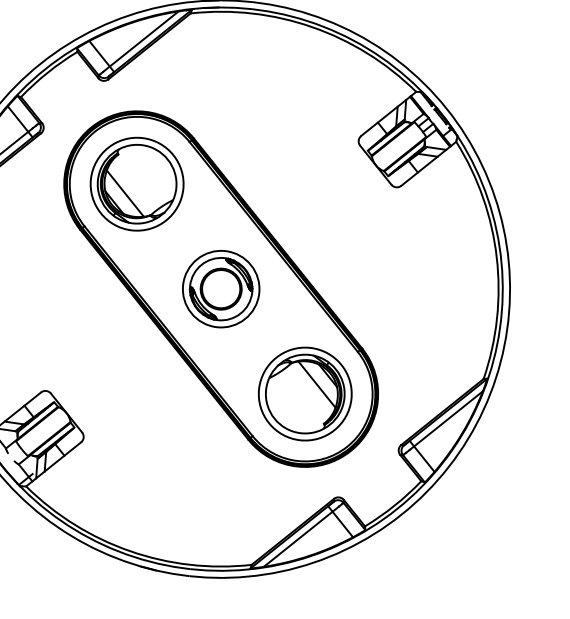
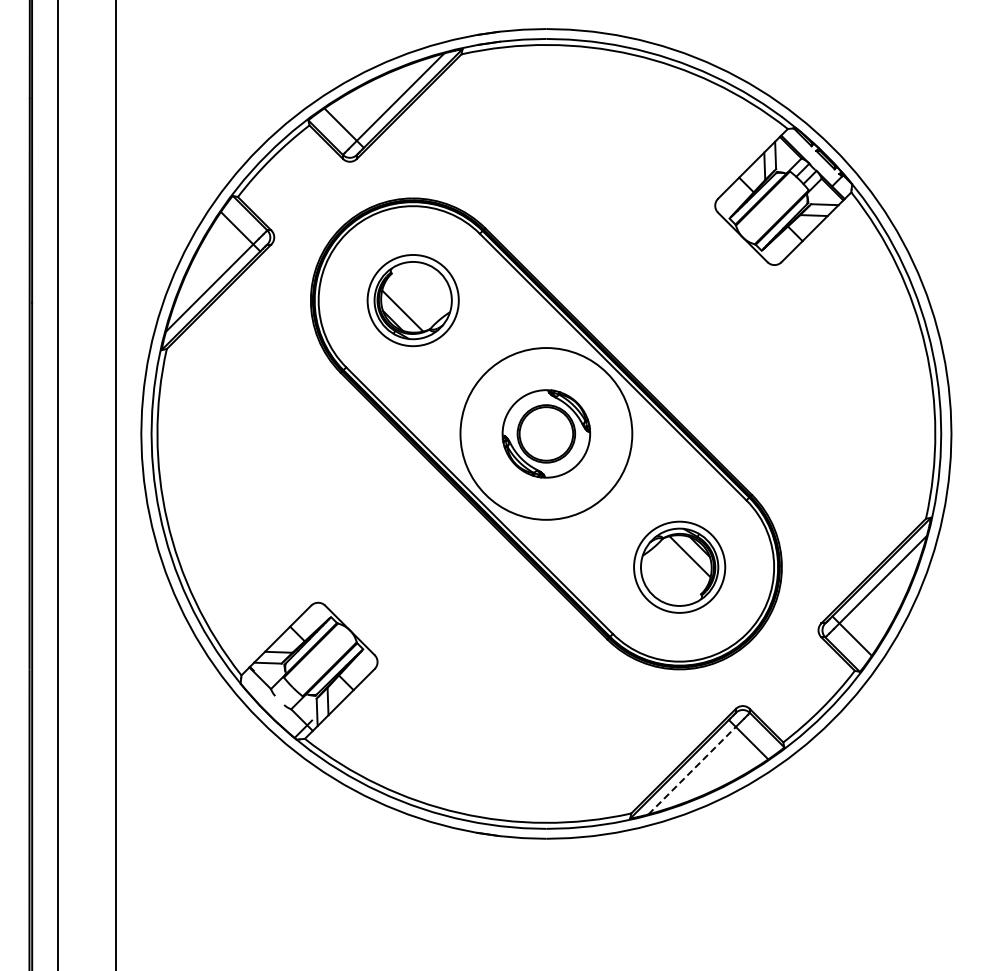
part: (137, 184) -> (413, 300), size x0.7
circle: (221, 288) -> (546, 433), size x1.6
part: (305, 394) -> (679, 567), size x0.7
line: (298, 539) -> (692, 770), solid -> dashed

